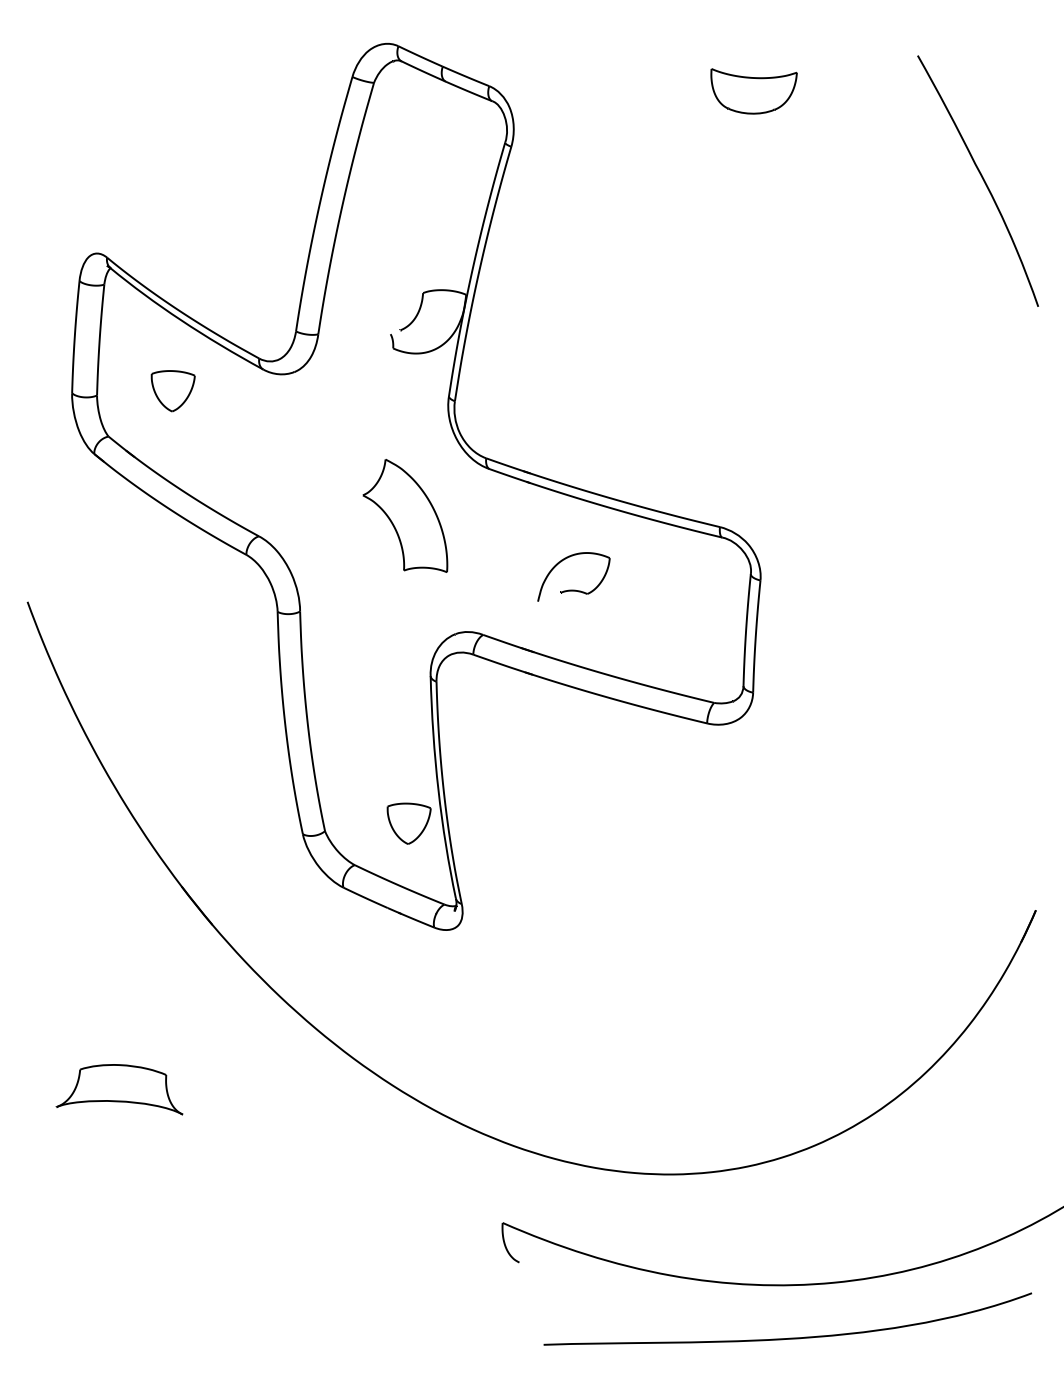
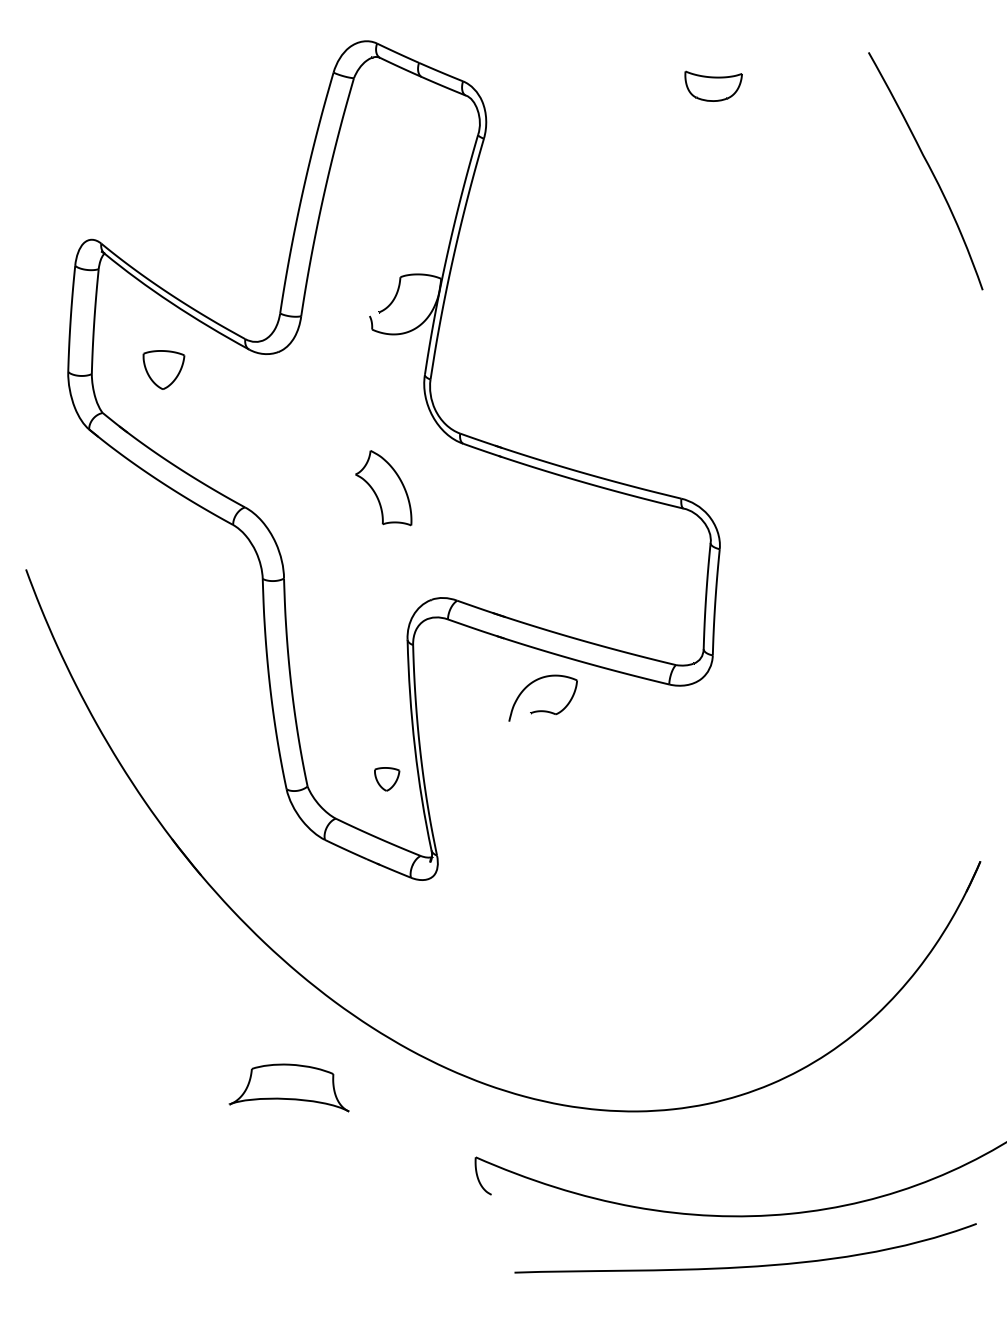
part: (753, 91) -> (713, 86), size x0.7
part: (405, 515) -> (383, 487), size x0.7
part: (573, 589) -> (542, 710), moved
part: (408, 823) -> (386, 779), size x0.6
part: (119, 1089) -> (289, 1087), moved

